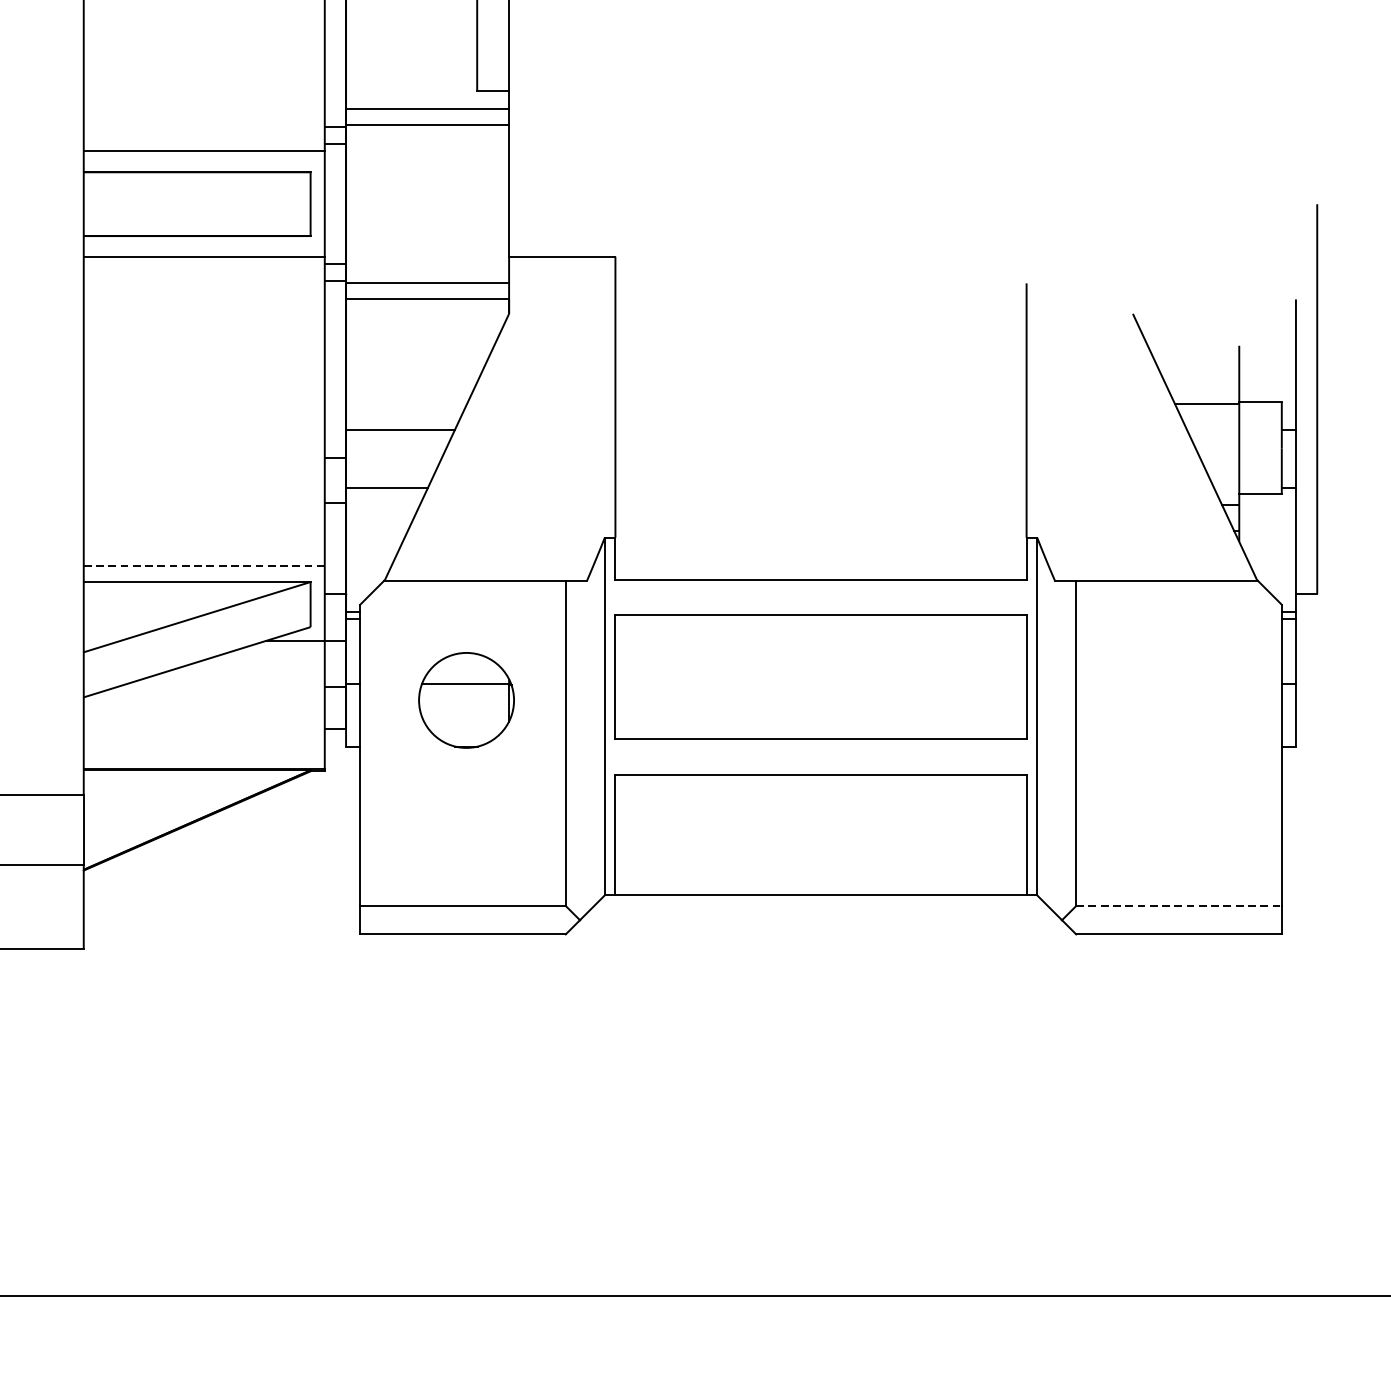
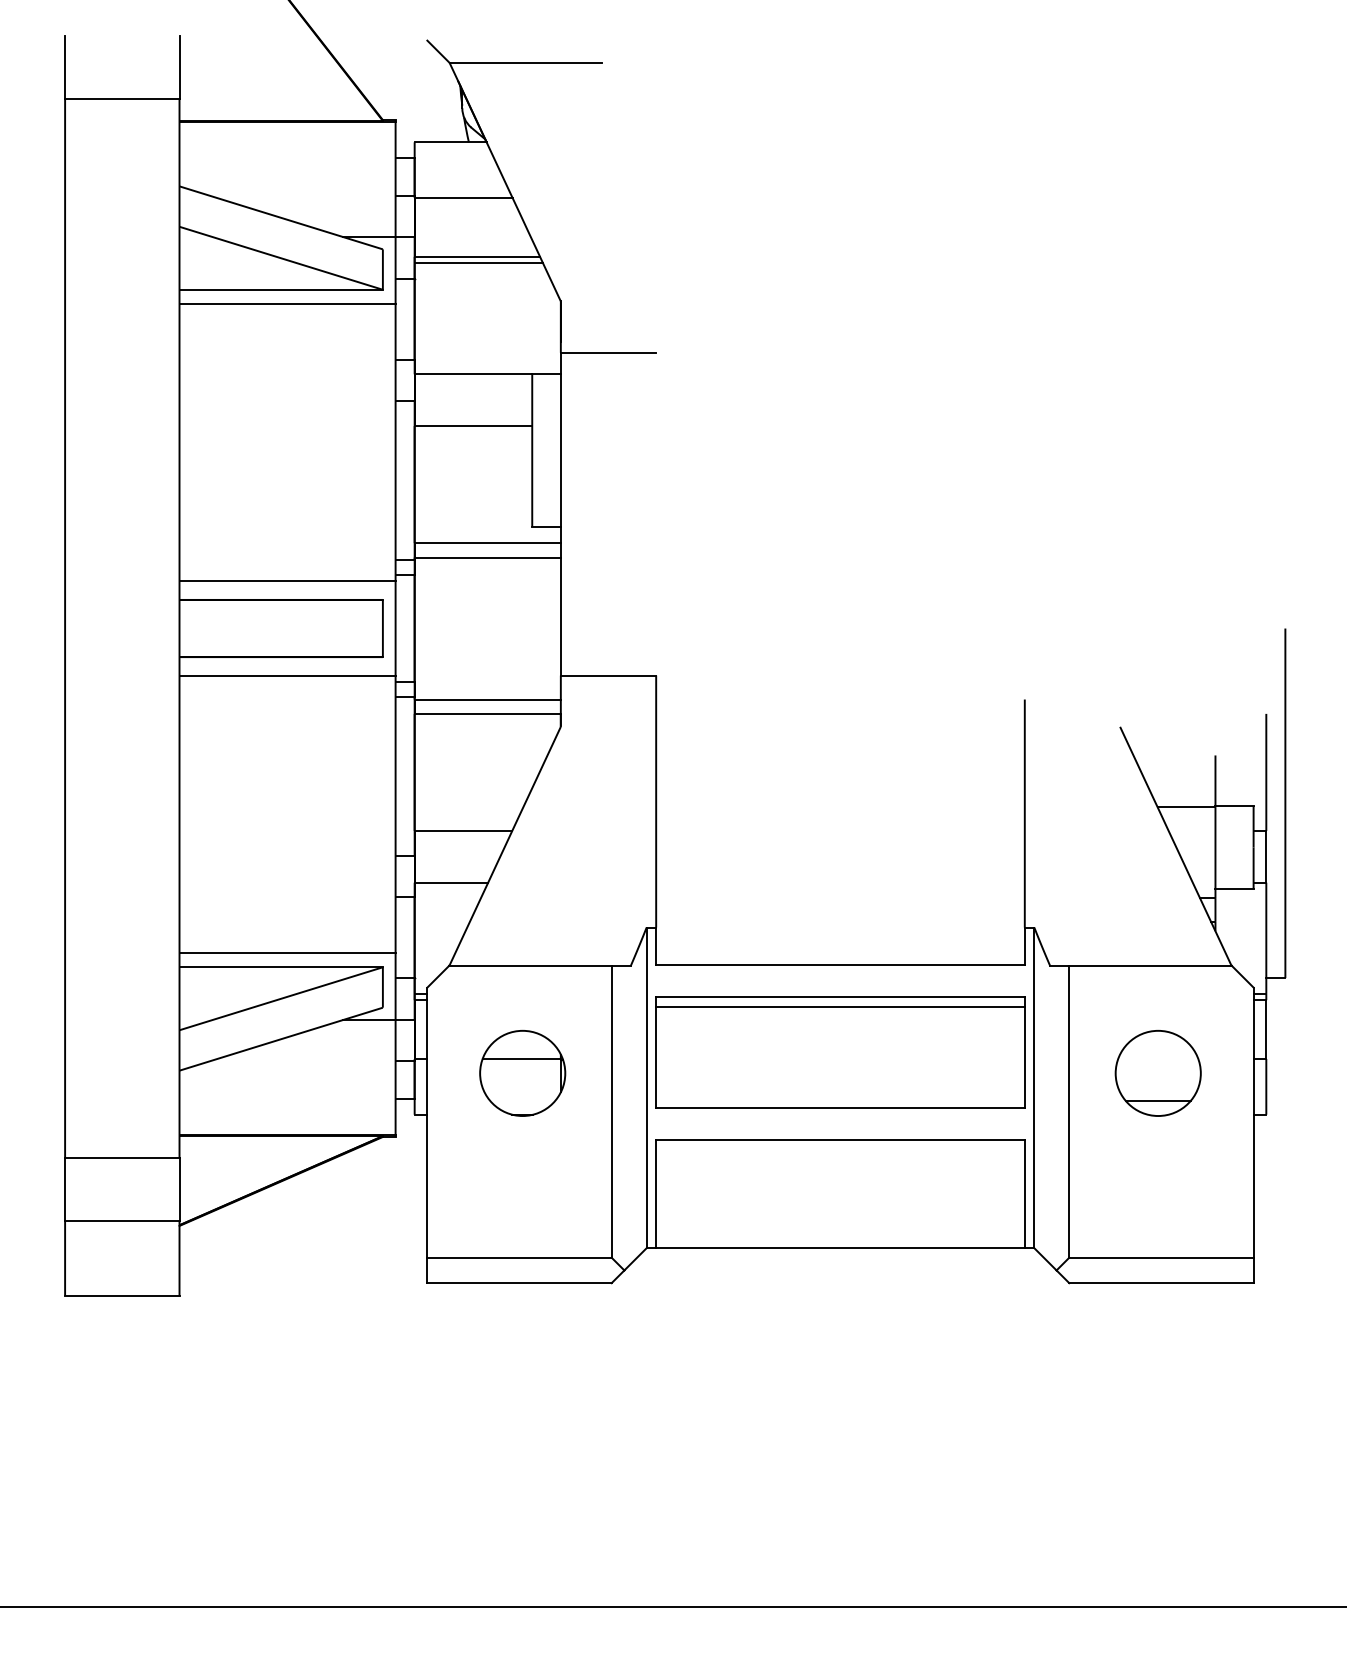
line: (205, 565) -> (288, 952), dashed -> solid
line: (821, 625) -> (840, 1006), added
part: (1174, 700) -> (1157, 1073), added
line: (1179, 905) -> (1161, 1257), dashed -> solid

